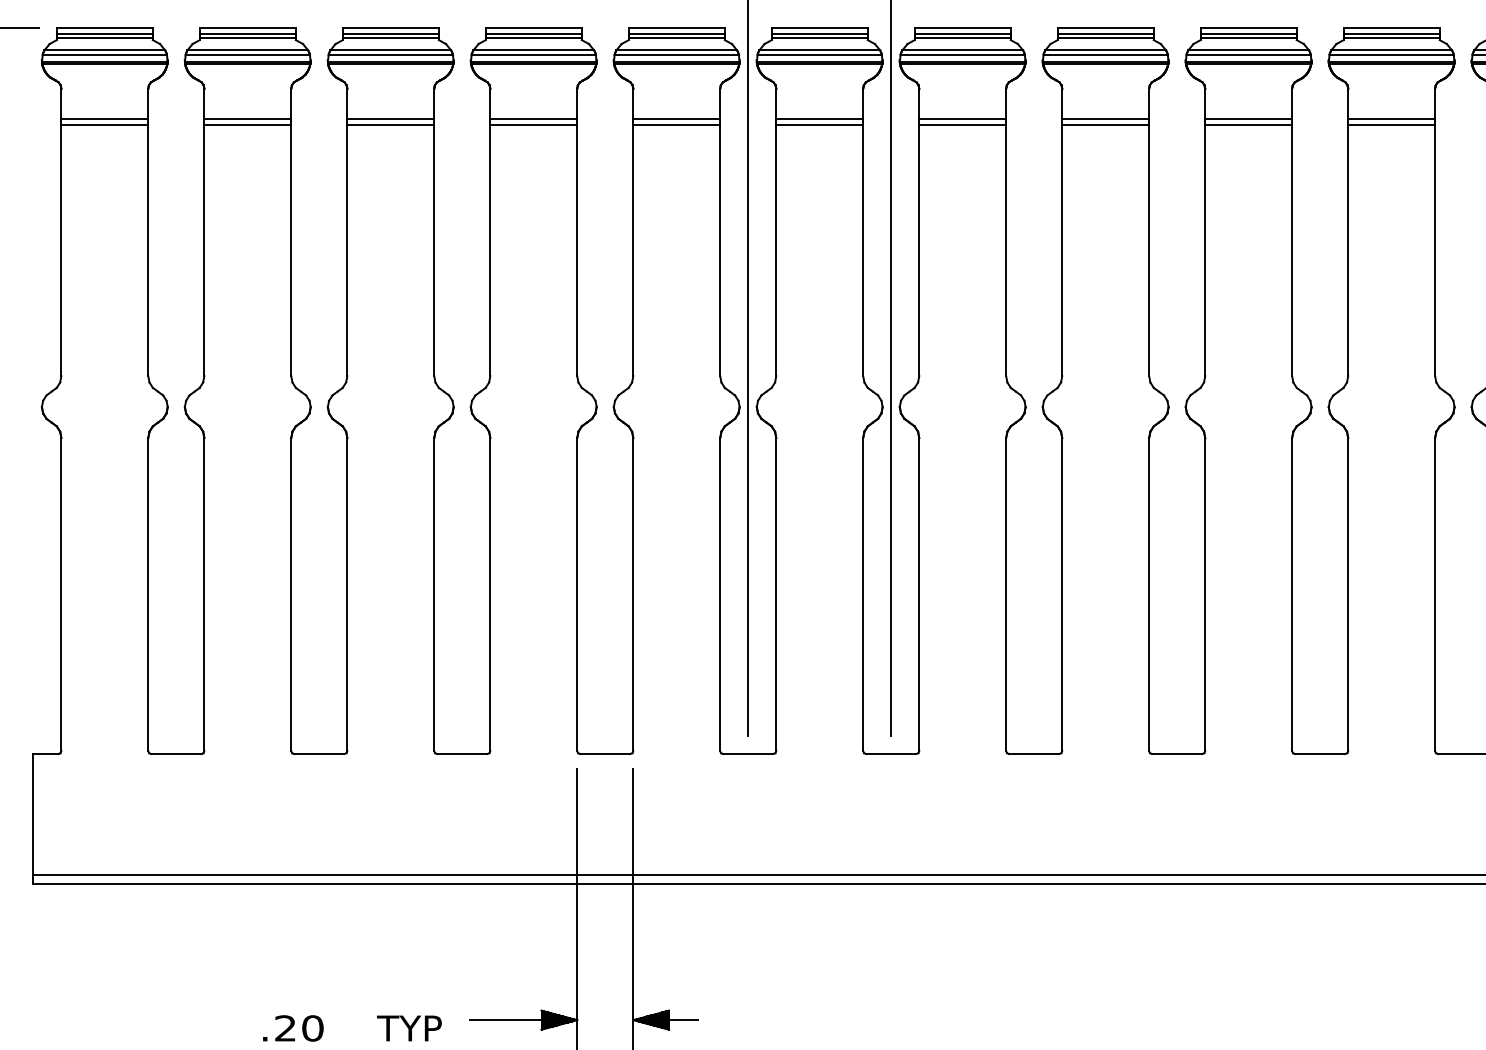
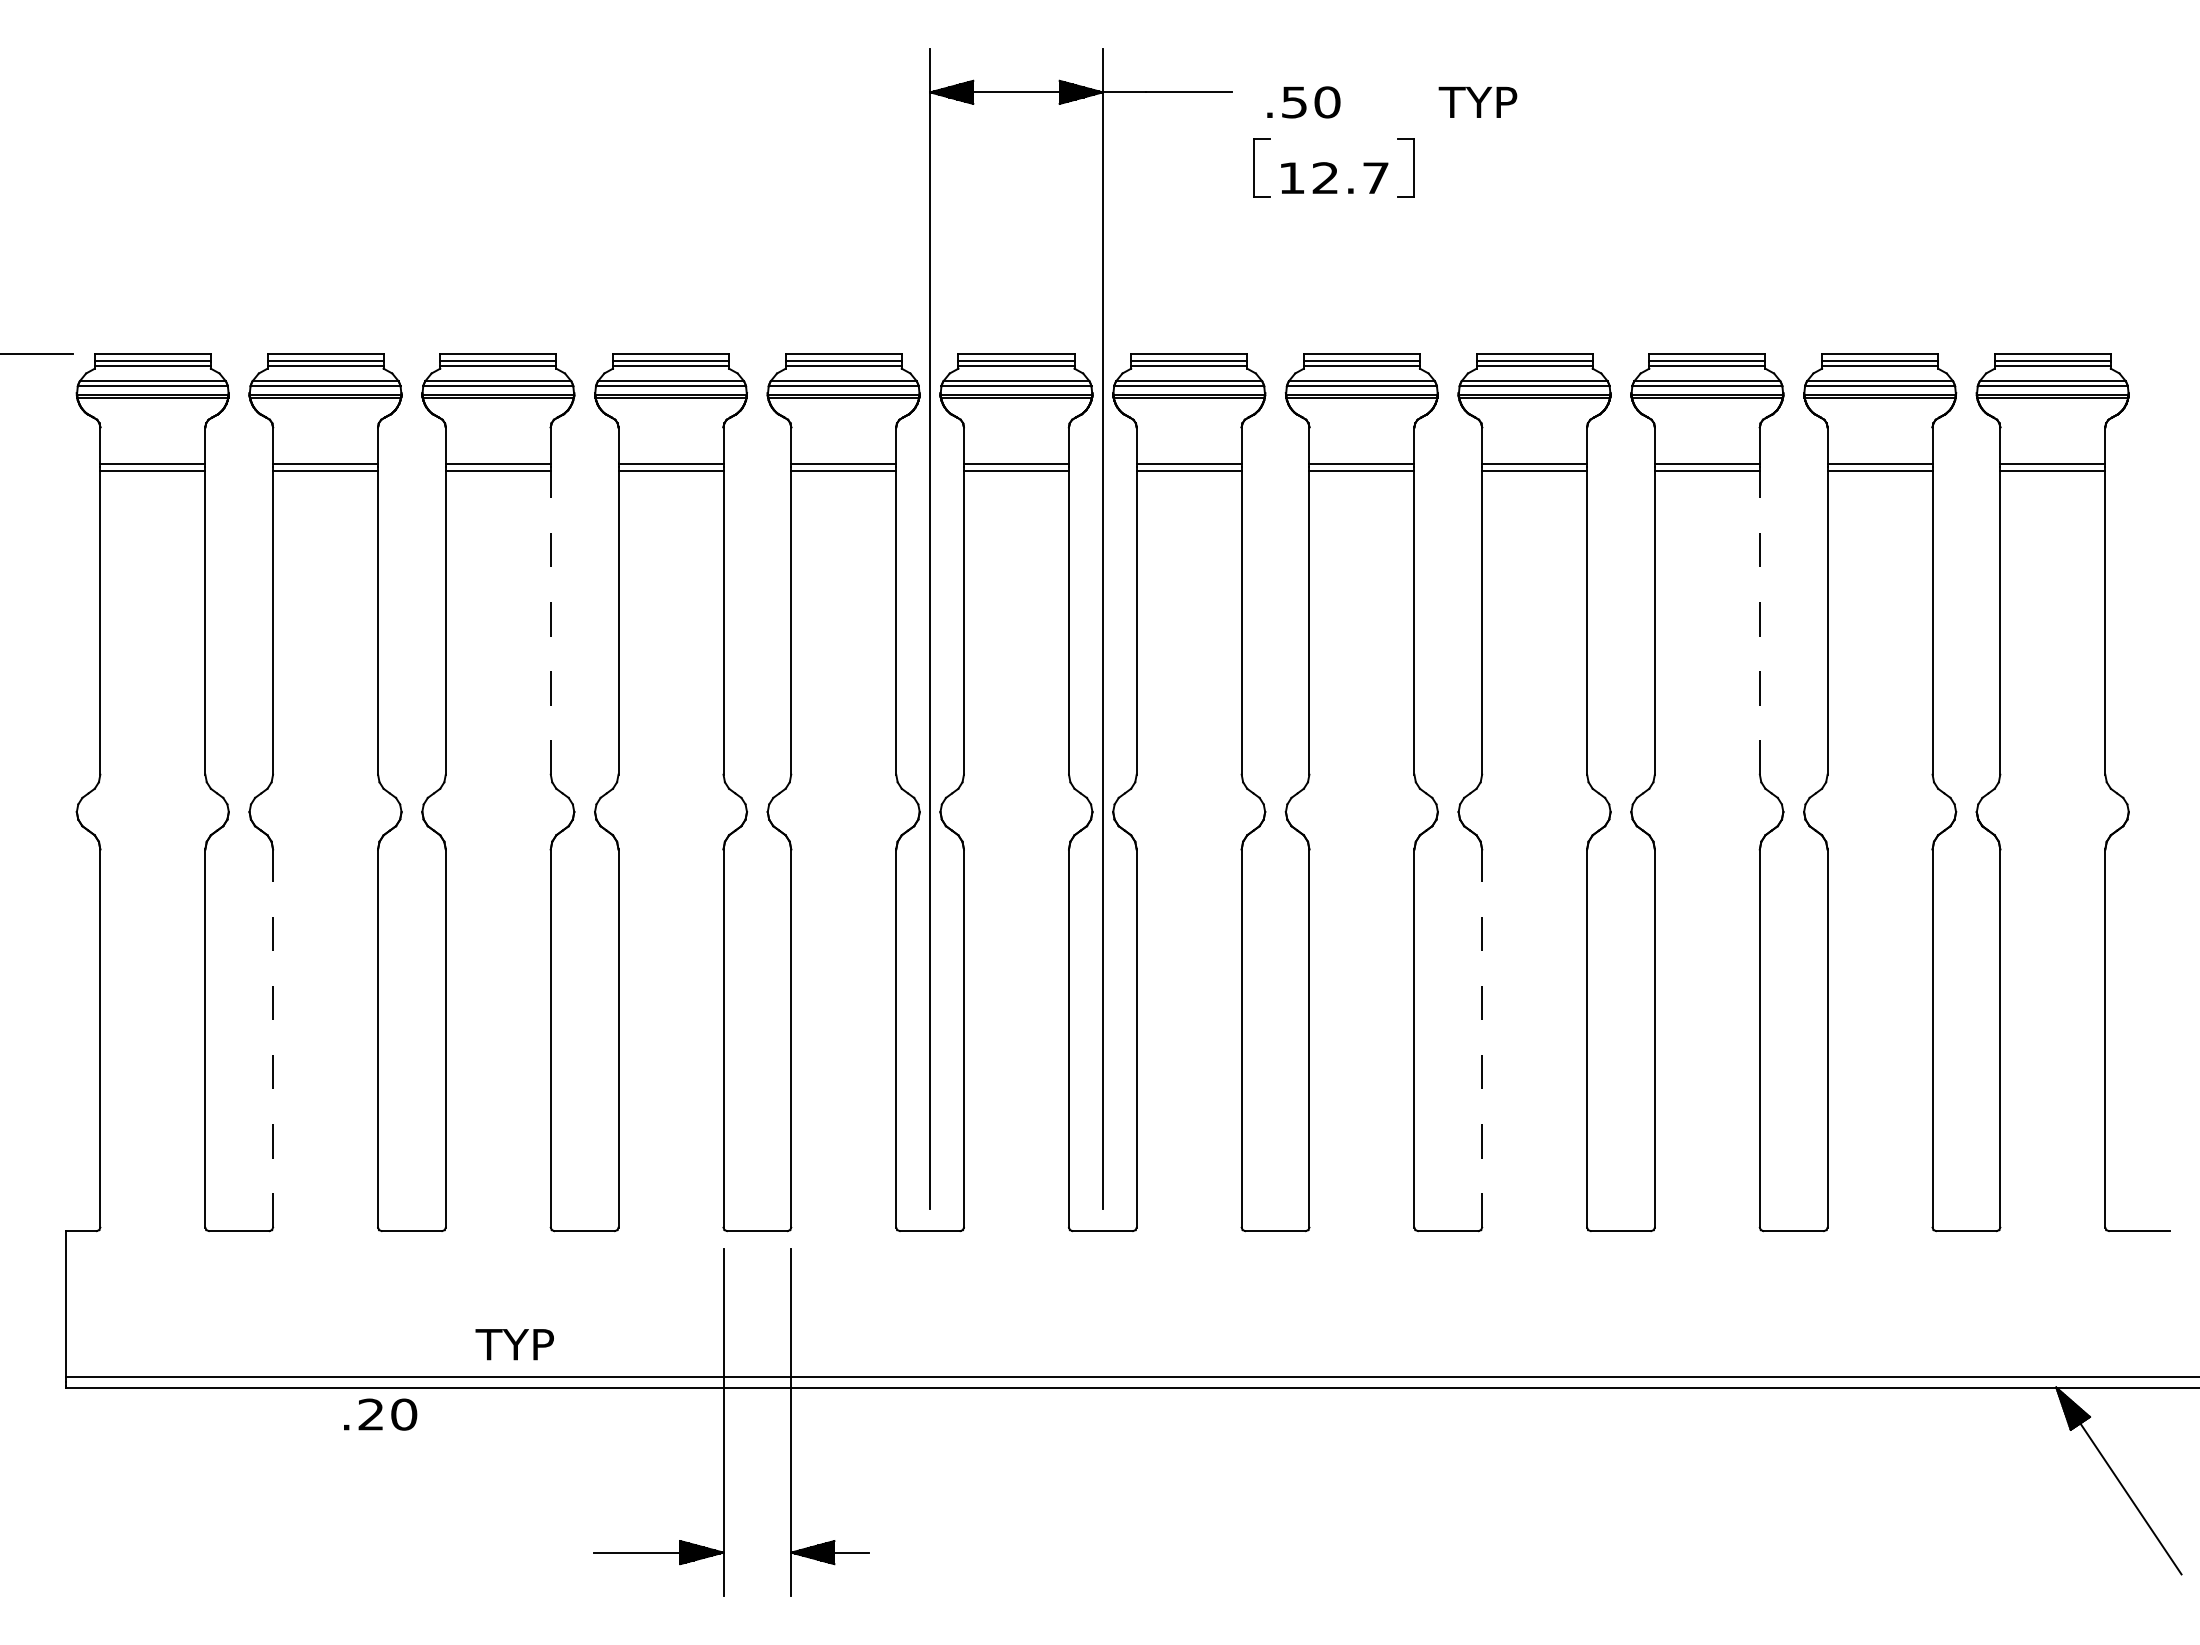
line: (434, 250) -> (550, 622), solid -> dashed
line: (1434, 250) -> (1759, 622), solid -> dashed
line: (204, 594) -> (273, 1038), solid -> dashed
line: (1205, 594) -> (1482, 1038), solid -> dashed
text: (293, 1028) -> (380, 1414), moved
text: (409, 1028) -> (514, 1344), moved

